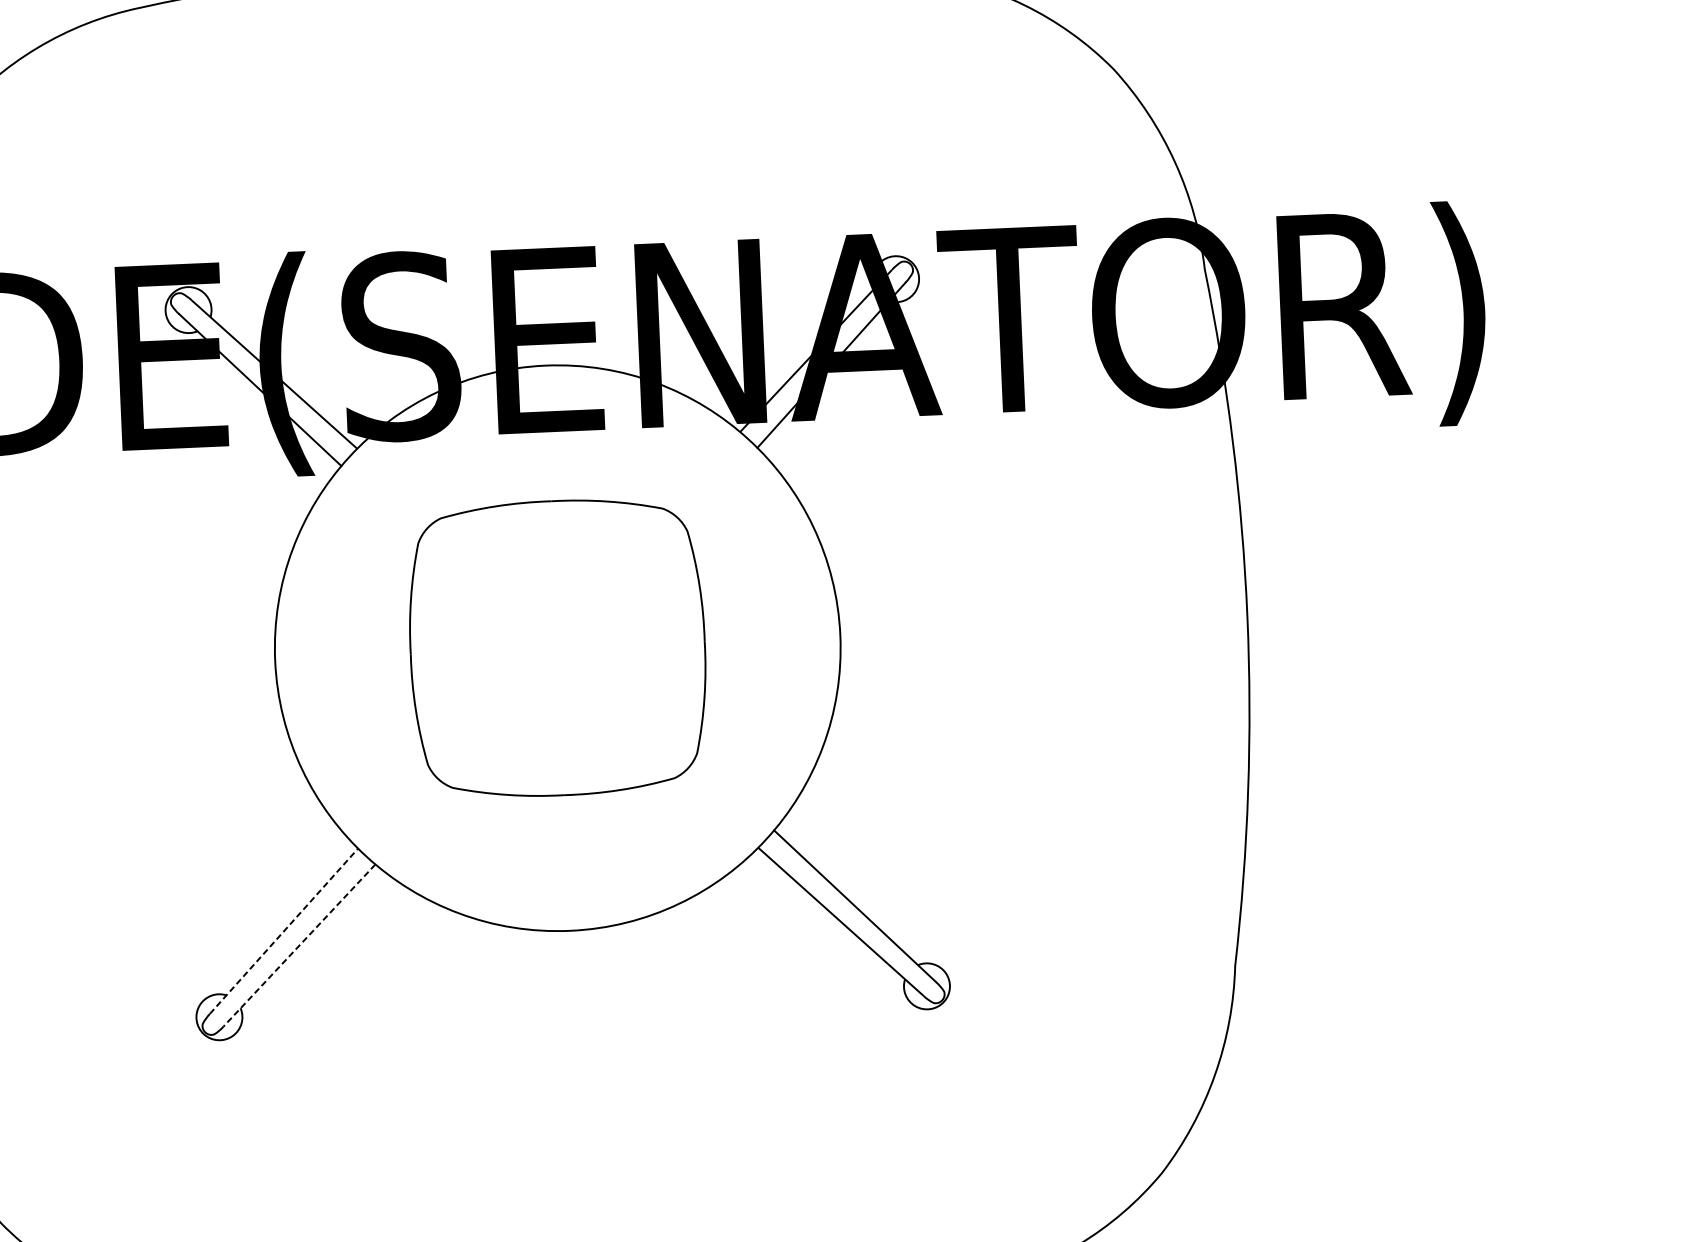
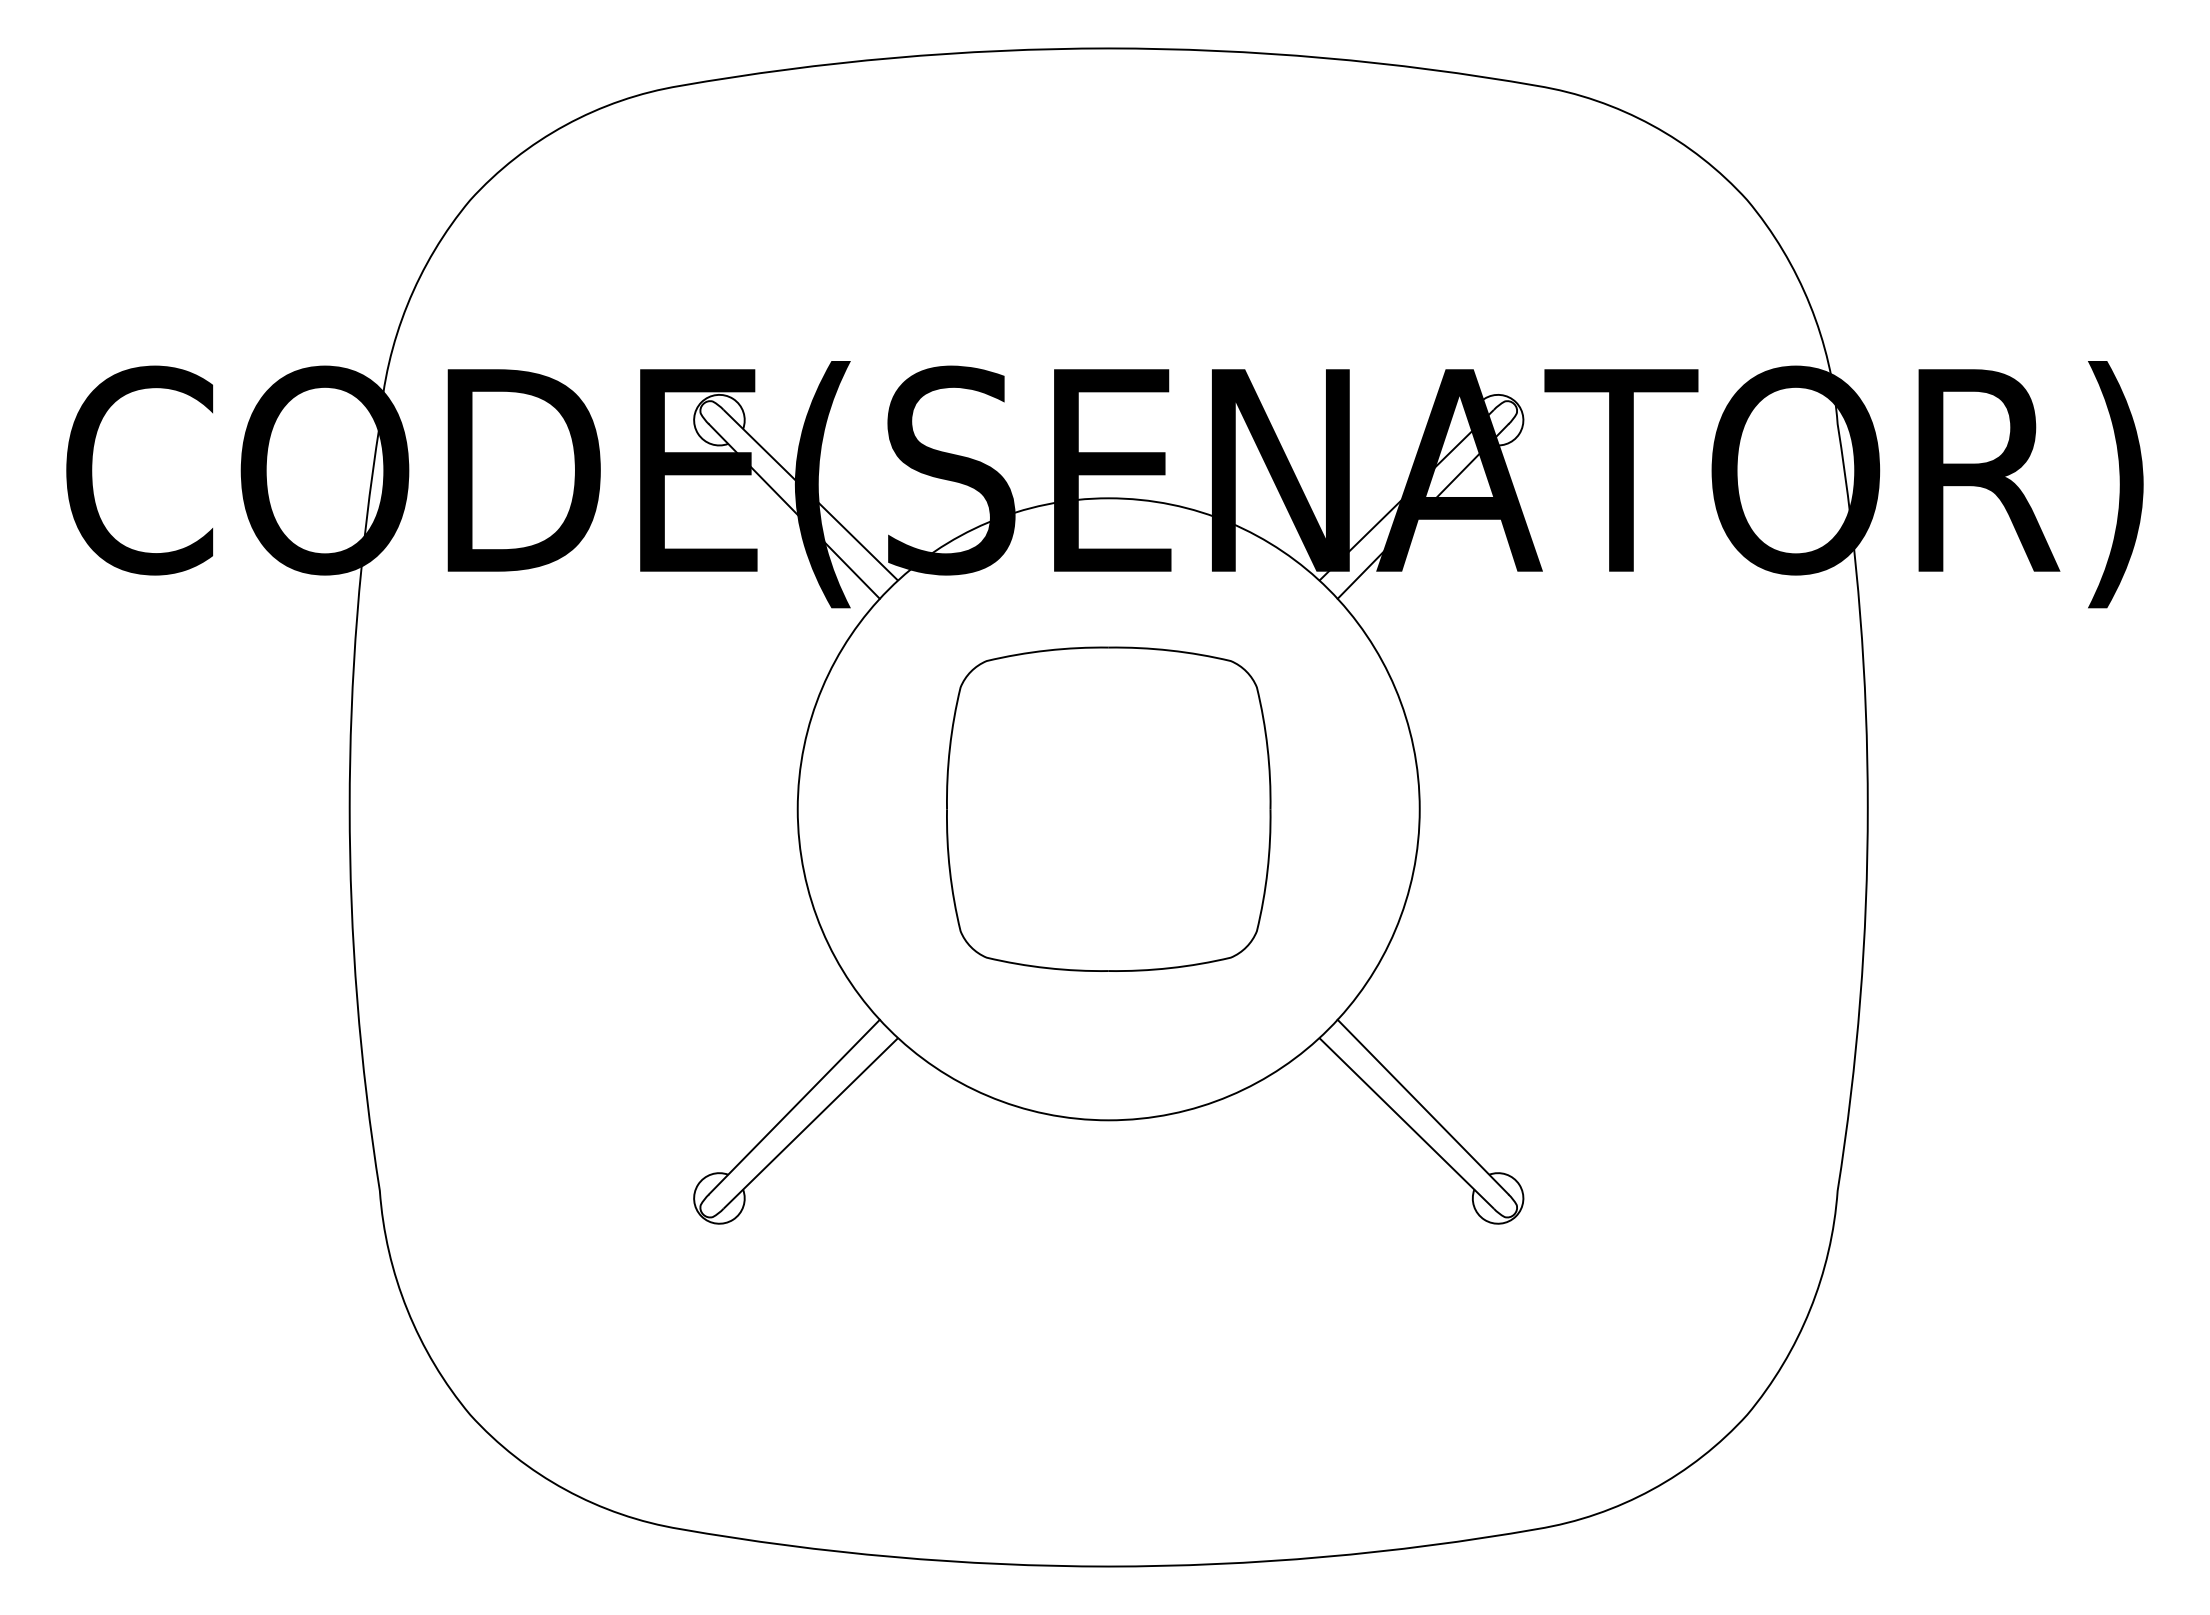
line: (284, 930) -> (794, 1106), dashed -> solid
line: (299, 945) -> (810, 1123), dashed -> solid

